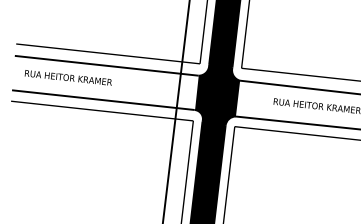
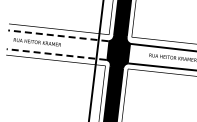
line: (105, 65) -> (57, 35), solid -> dashed
line: (101, 100) -> (55, 54), solid -> dashed

